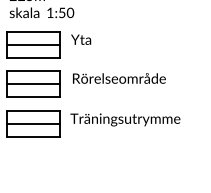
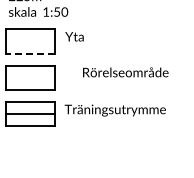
line: (33, 44) -> (30, 41), removed
line: (32, 57) -> (29, 53), solid -> dashed
text: (119, 78) -> (125, 72), moved
line: (33, 84) -> (30, 77), removed

